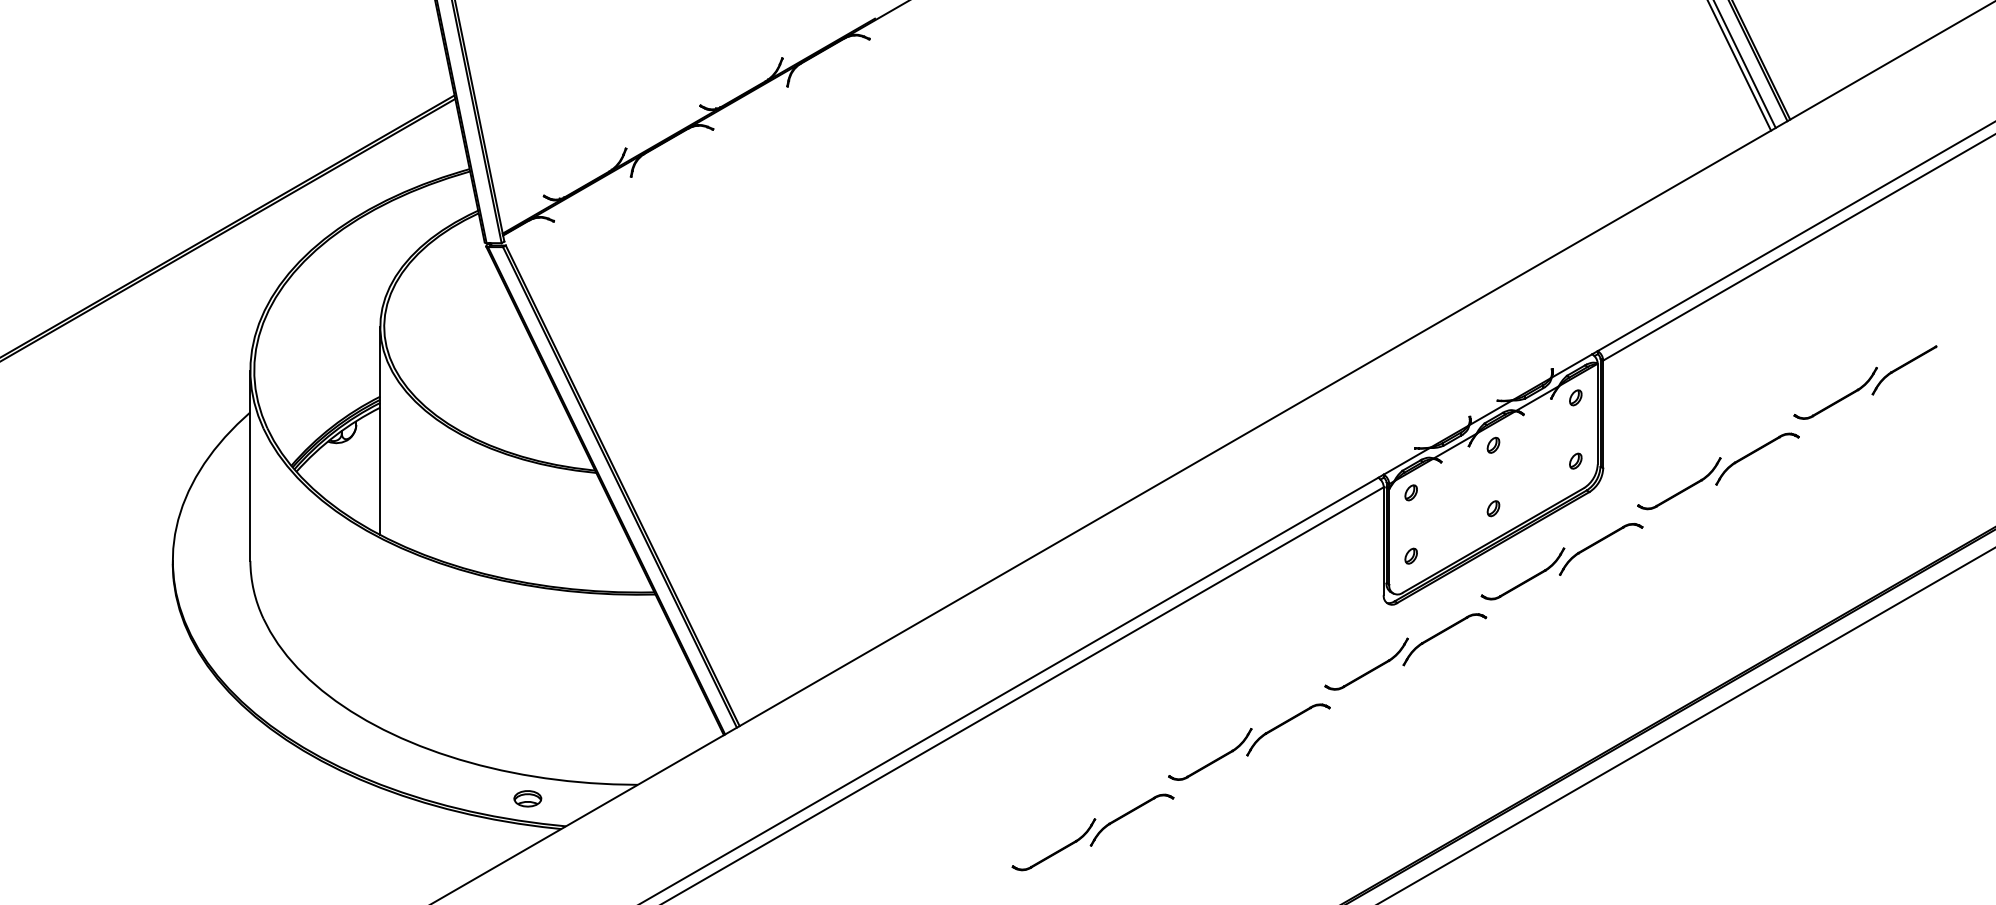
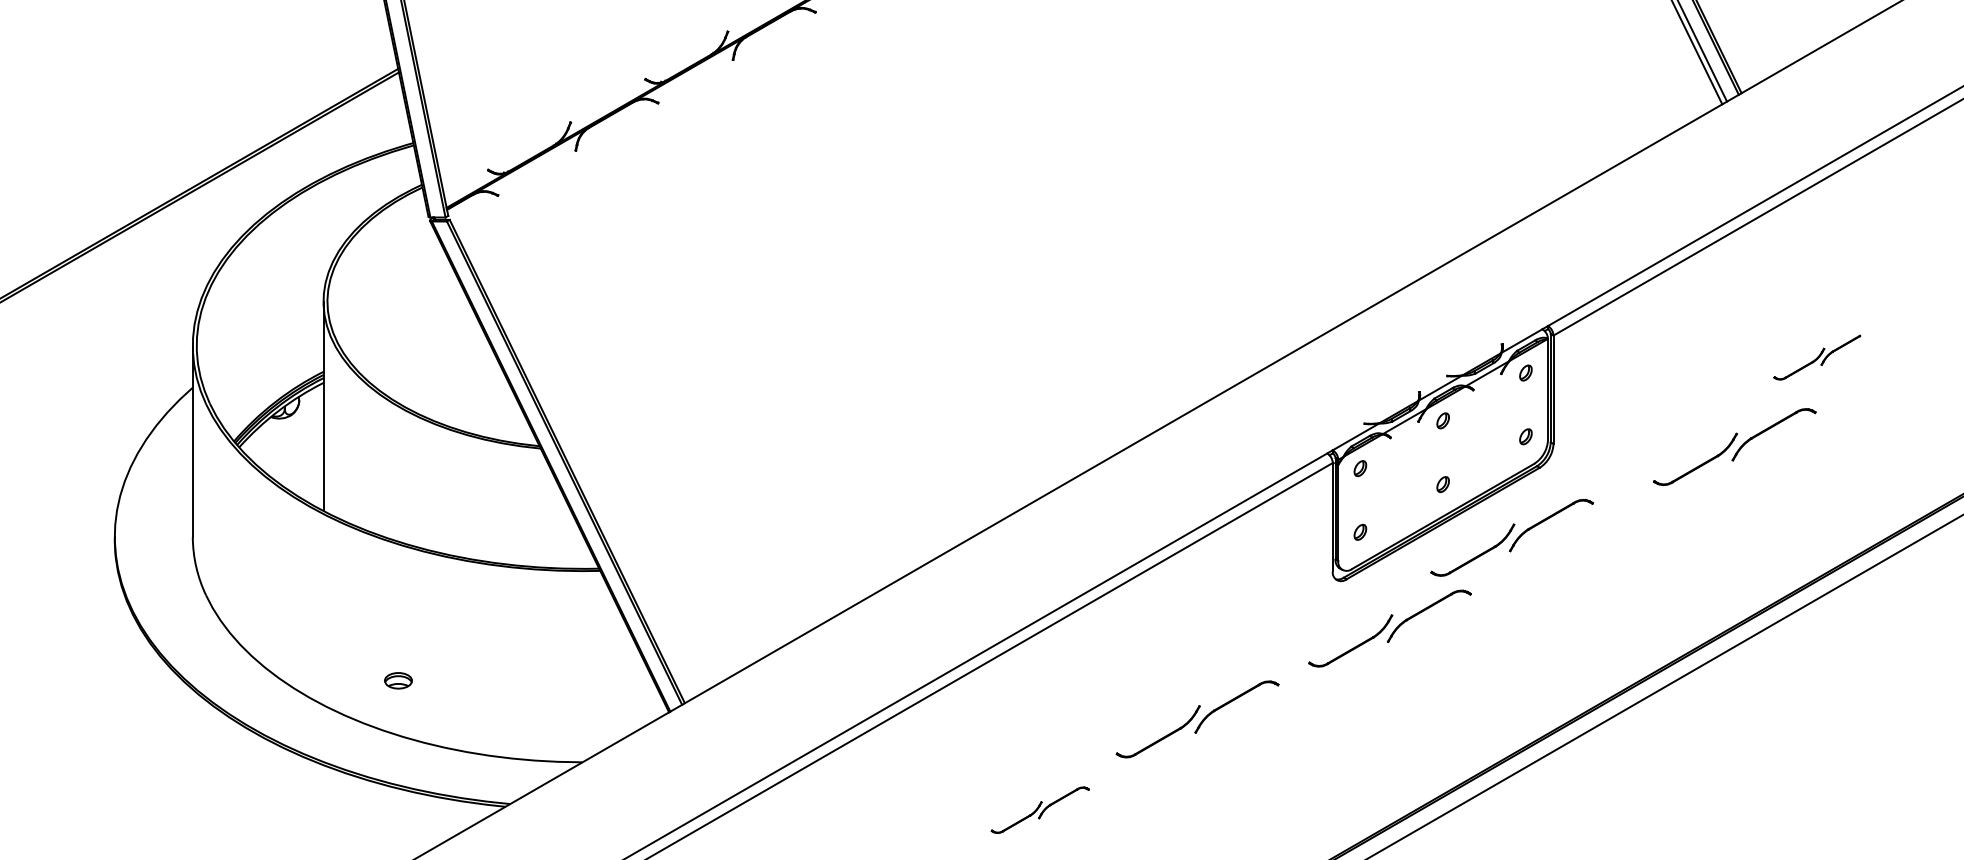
part: (1865, 382) -> (1817, 357), size x0.6
part: (1718, 471) -> (1734, 447), moved
part: (1405, 651) -> (1389, 628), moved
part: (527, 798) -> (398, 680), moved
part: (1092, 832) -> (1039, 810), size x0.6

